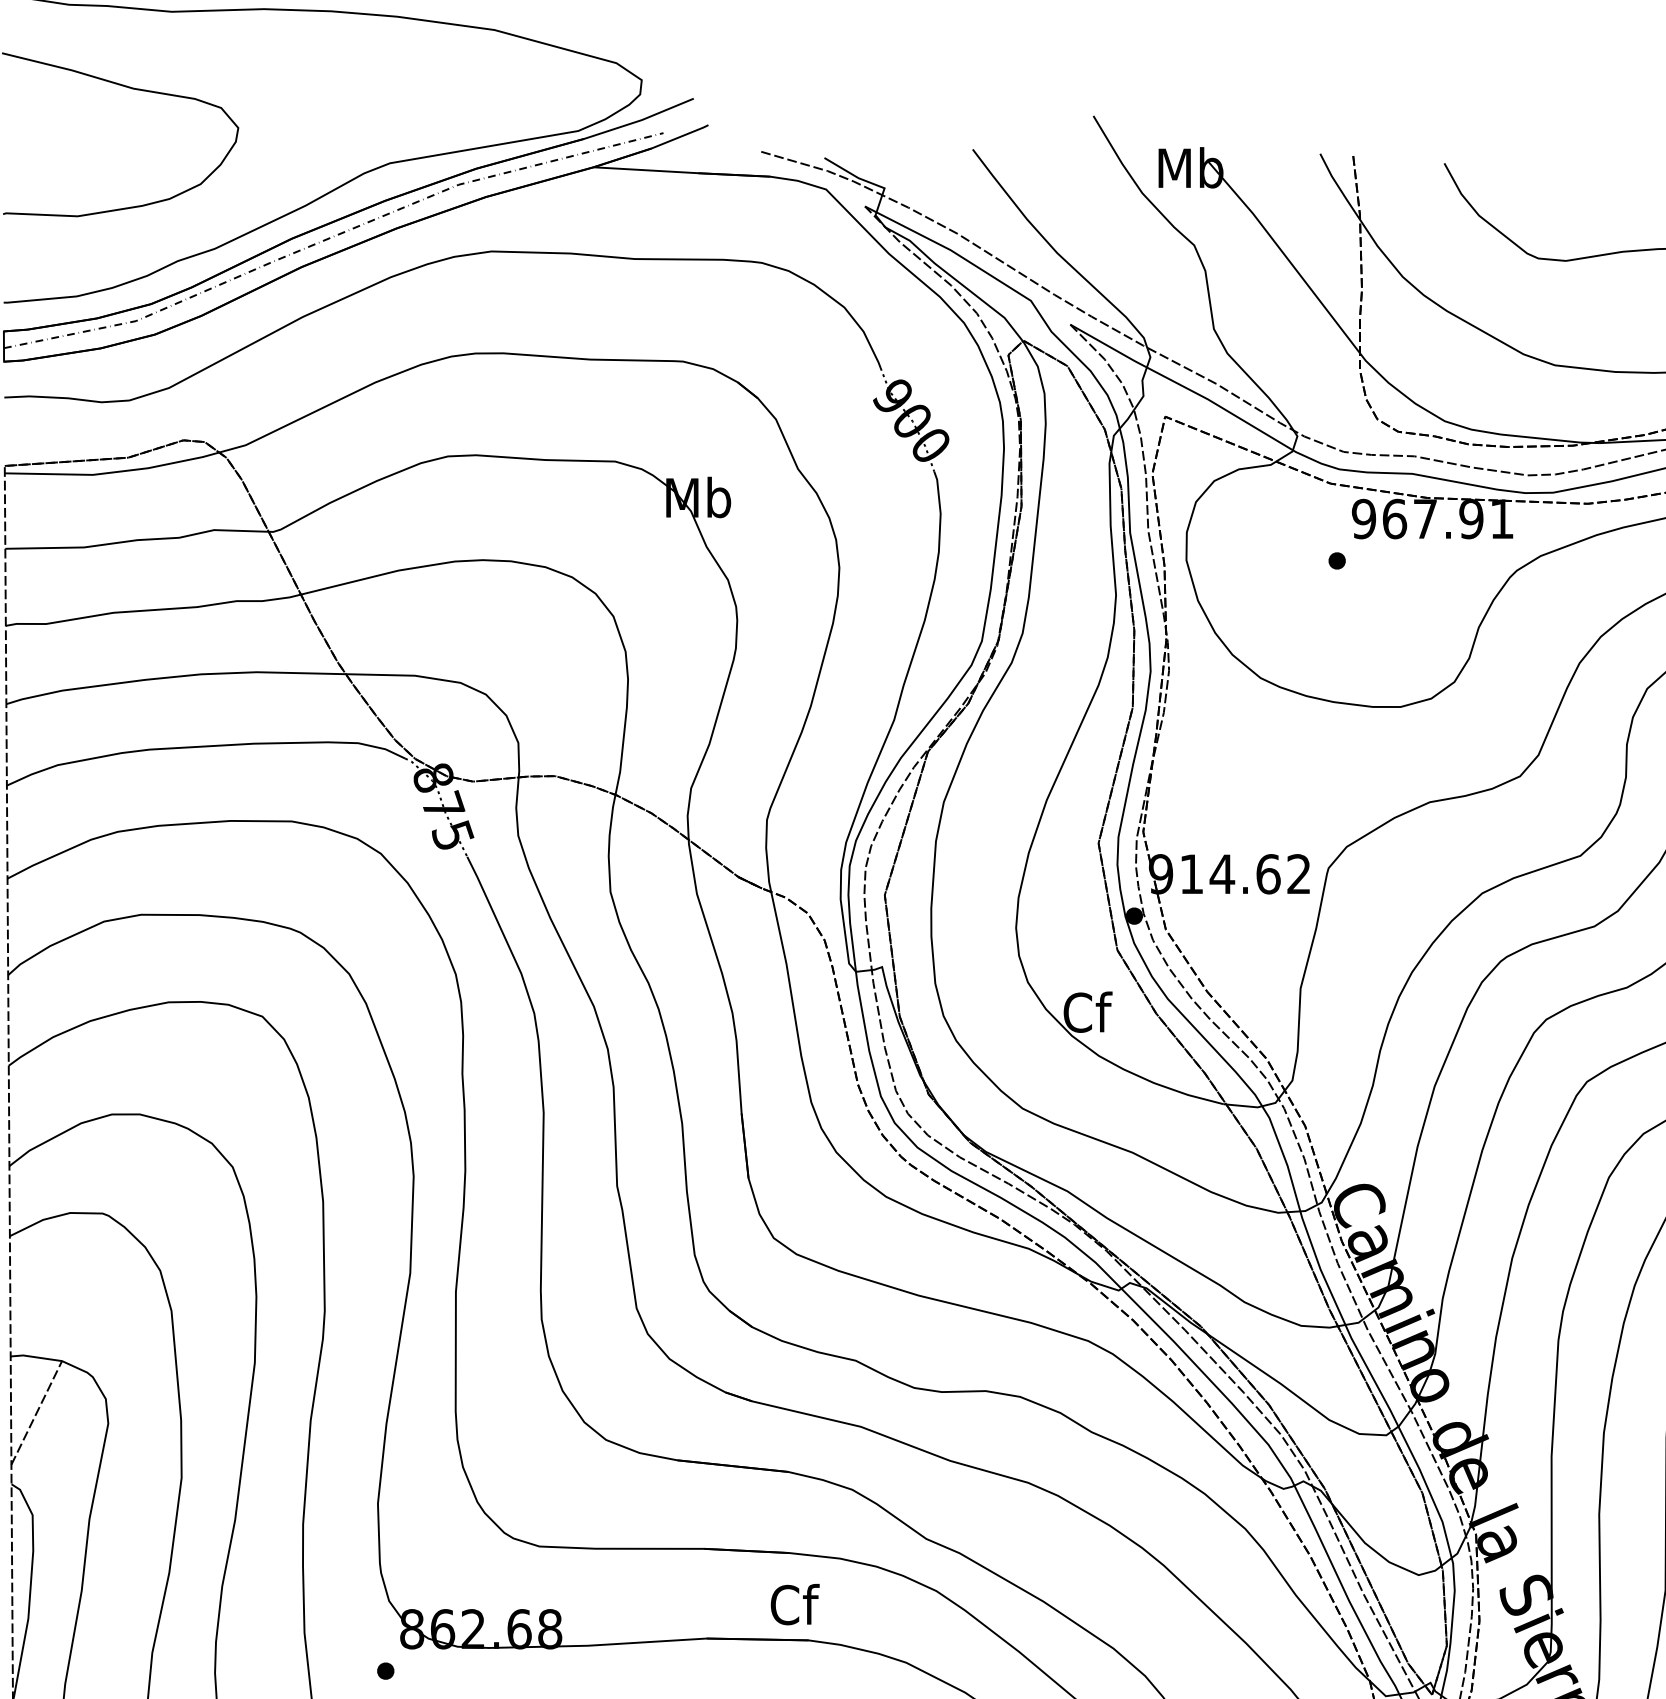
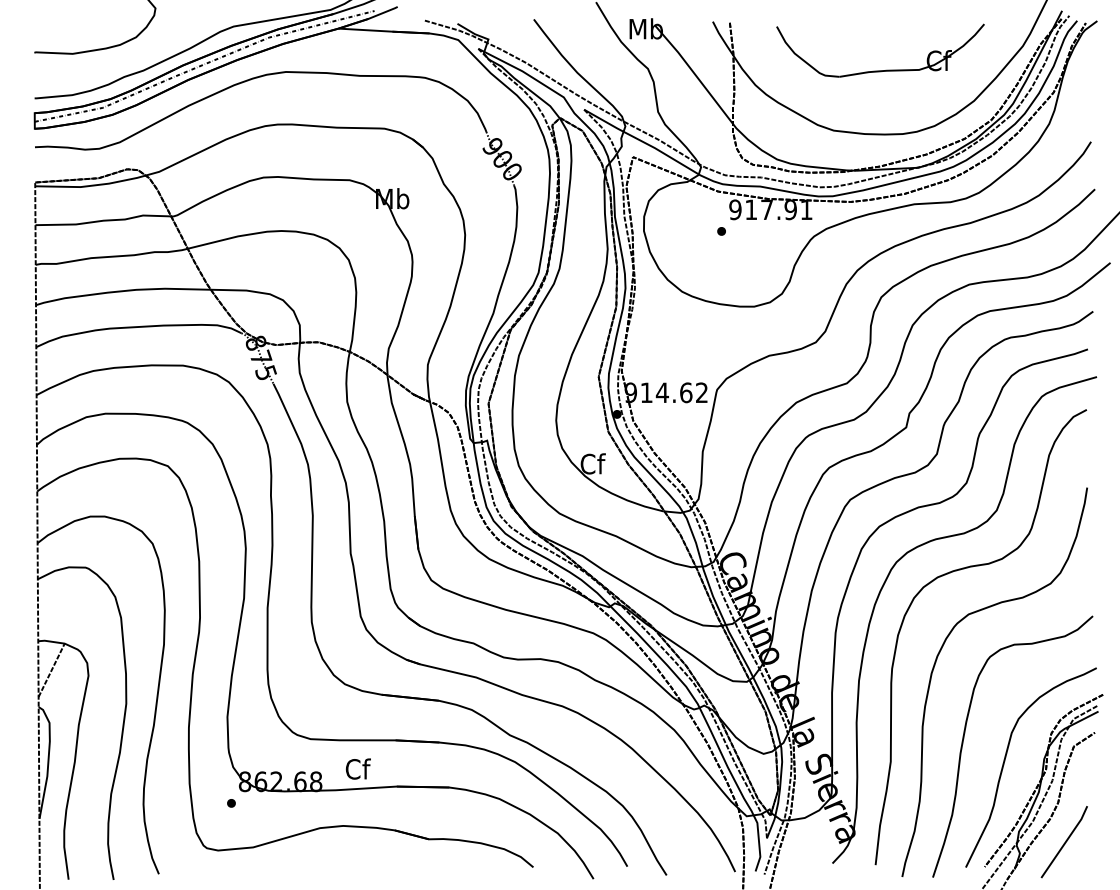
text: (1395, 518) -> (751, 209), 967.91 -> 917.91
text: (793, 1603) -> (357, 768), moved

